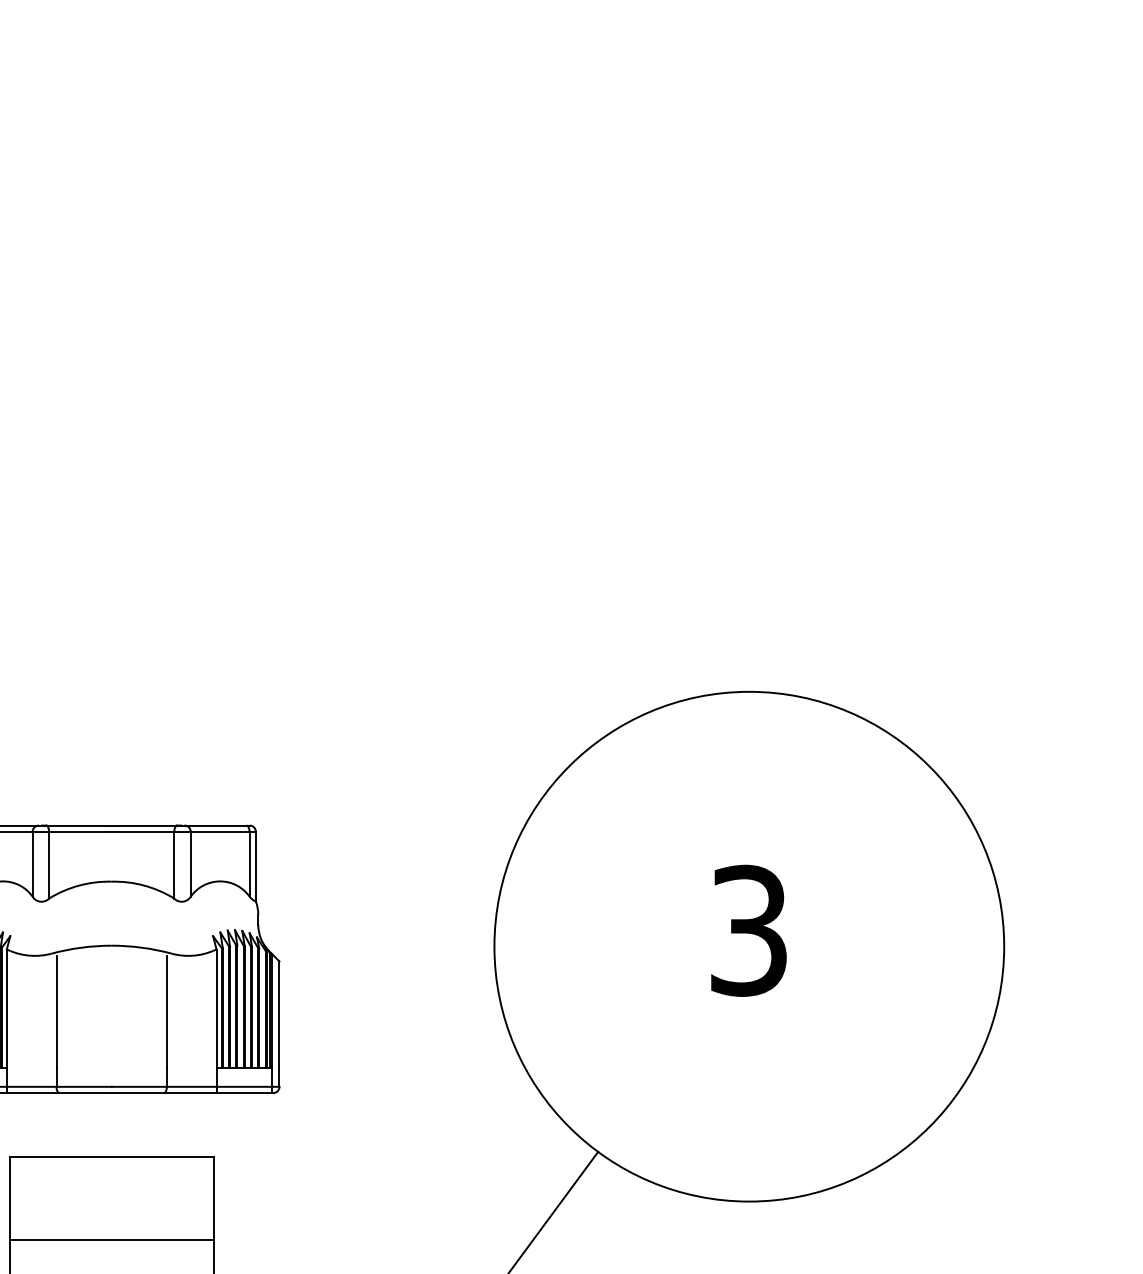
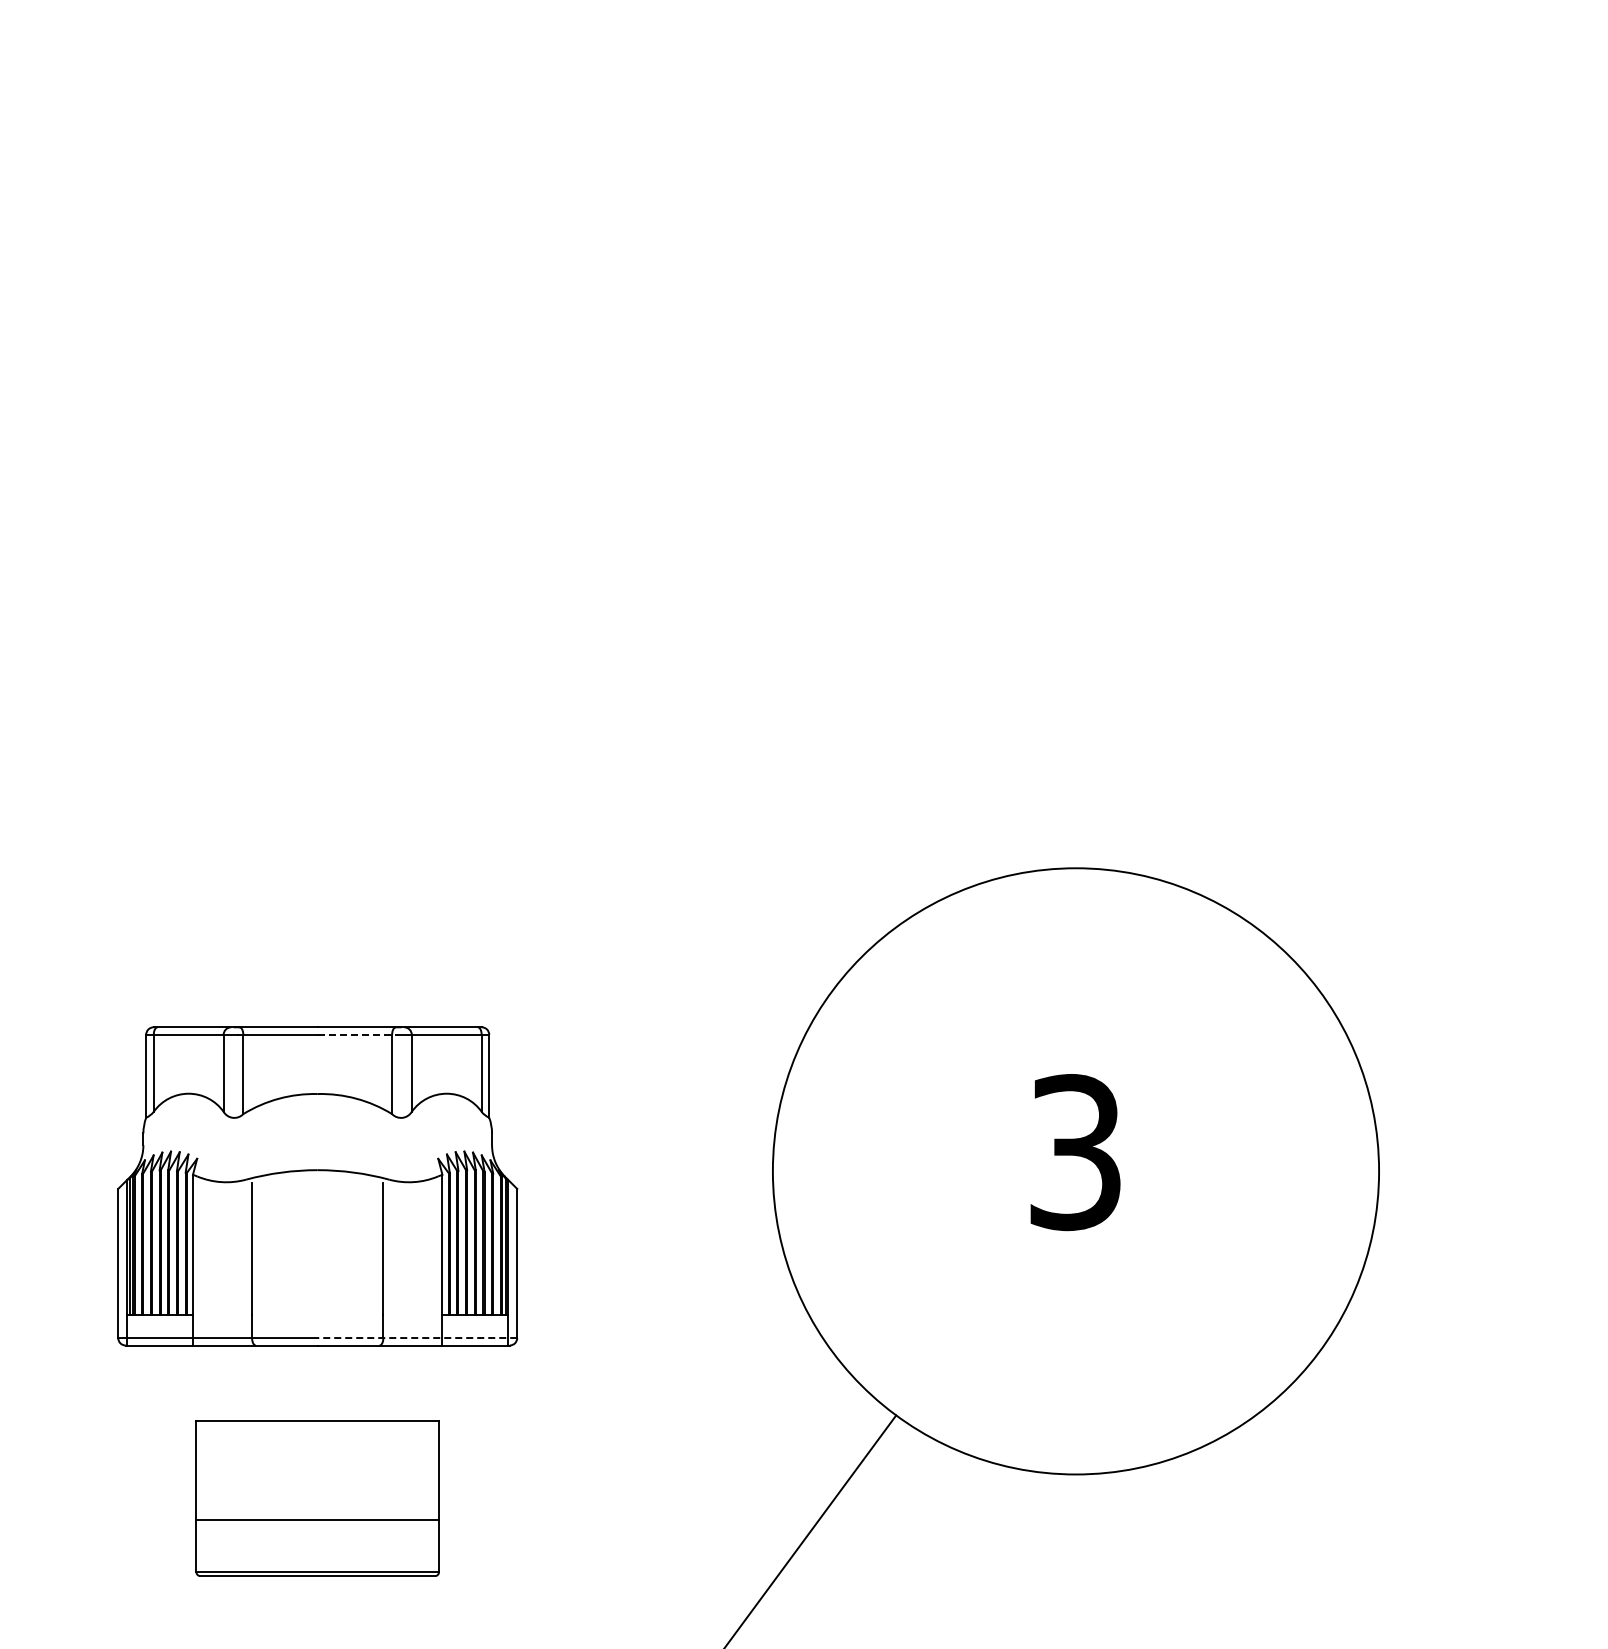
line: (145, 831) -> (358, 1034), solid -> dashed
line: (195, 1087) -> (417, 1338), solid -> dashed

